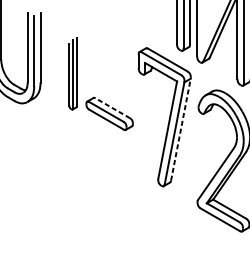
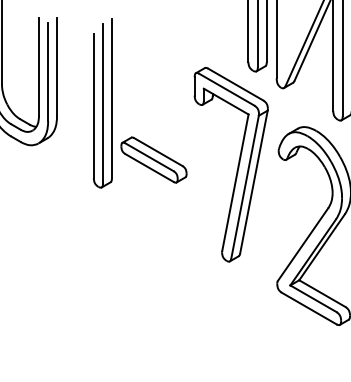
part: (72, 73) -> (102, 103), size x1.67
line: (112, 108) -> (158, 152), dashed -> solid
line: (180, 129) -> (253, 182), dashed -> solid

